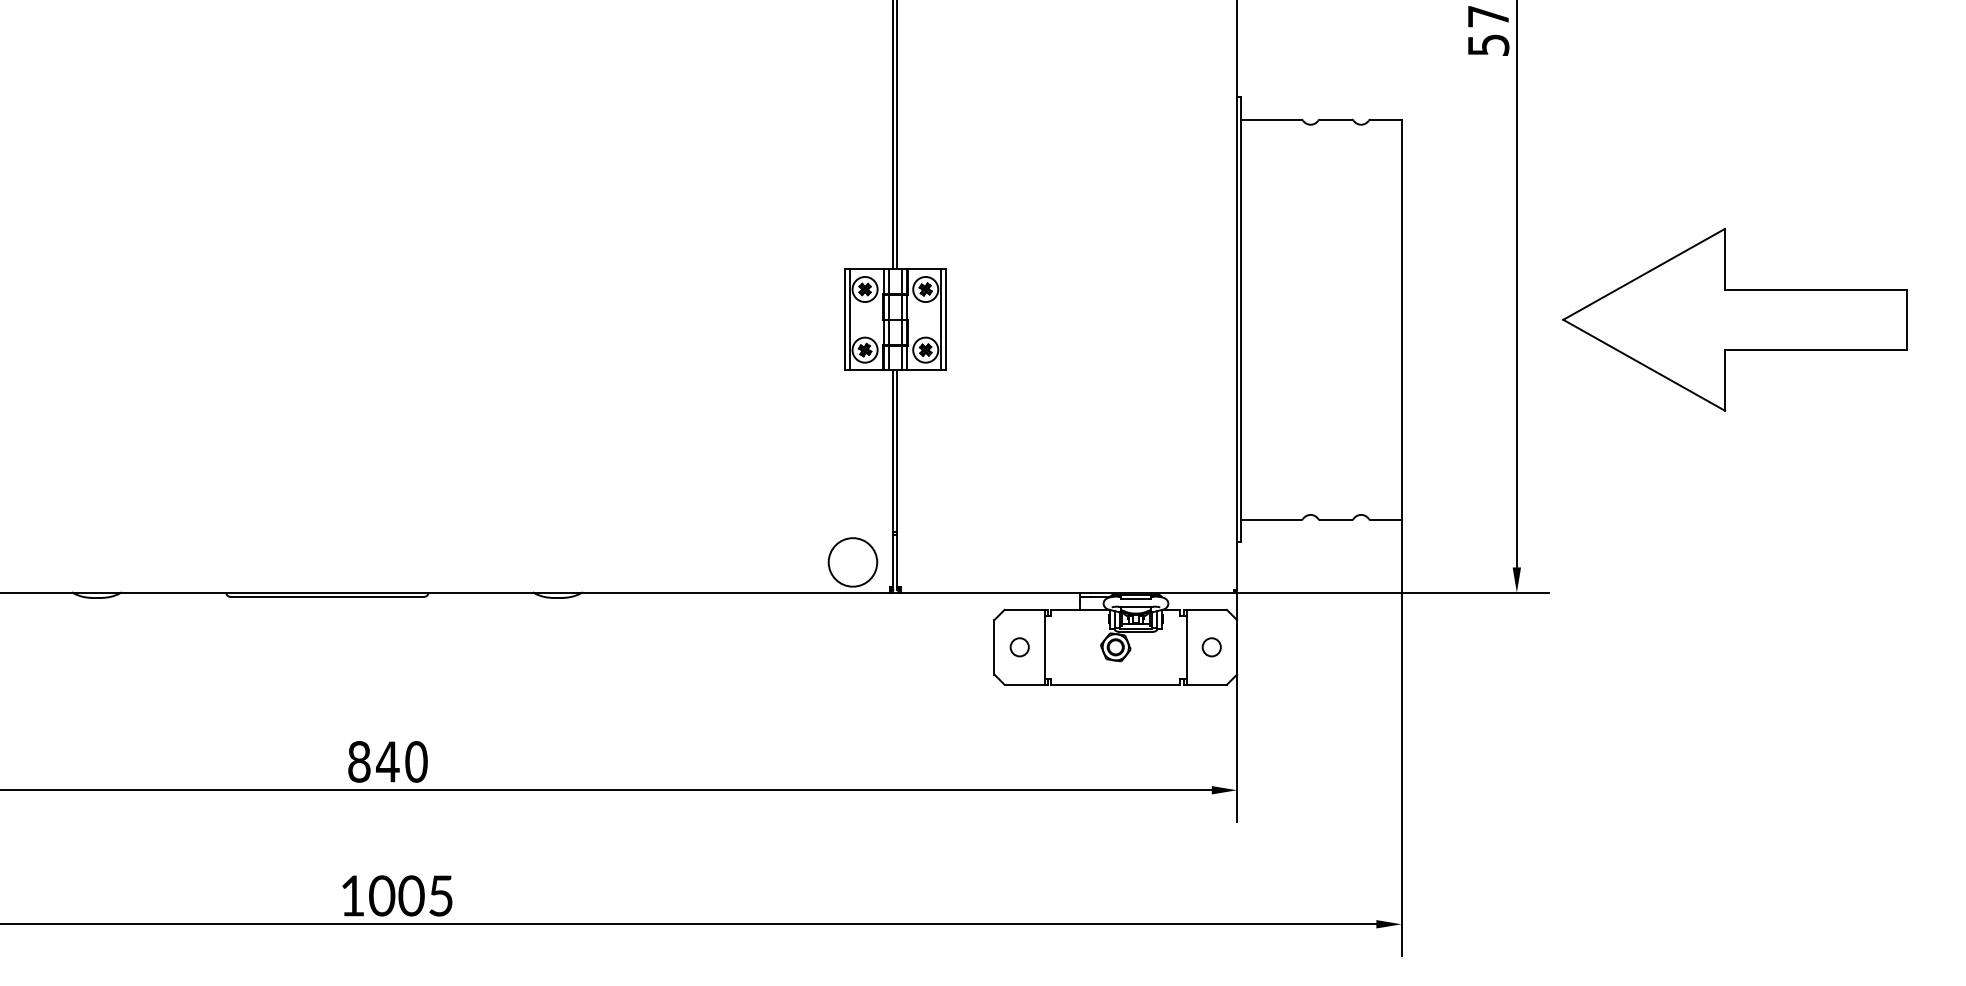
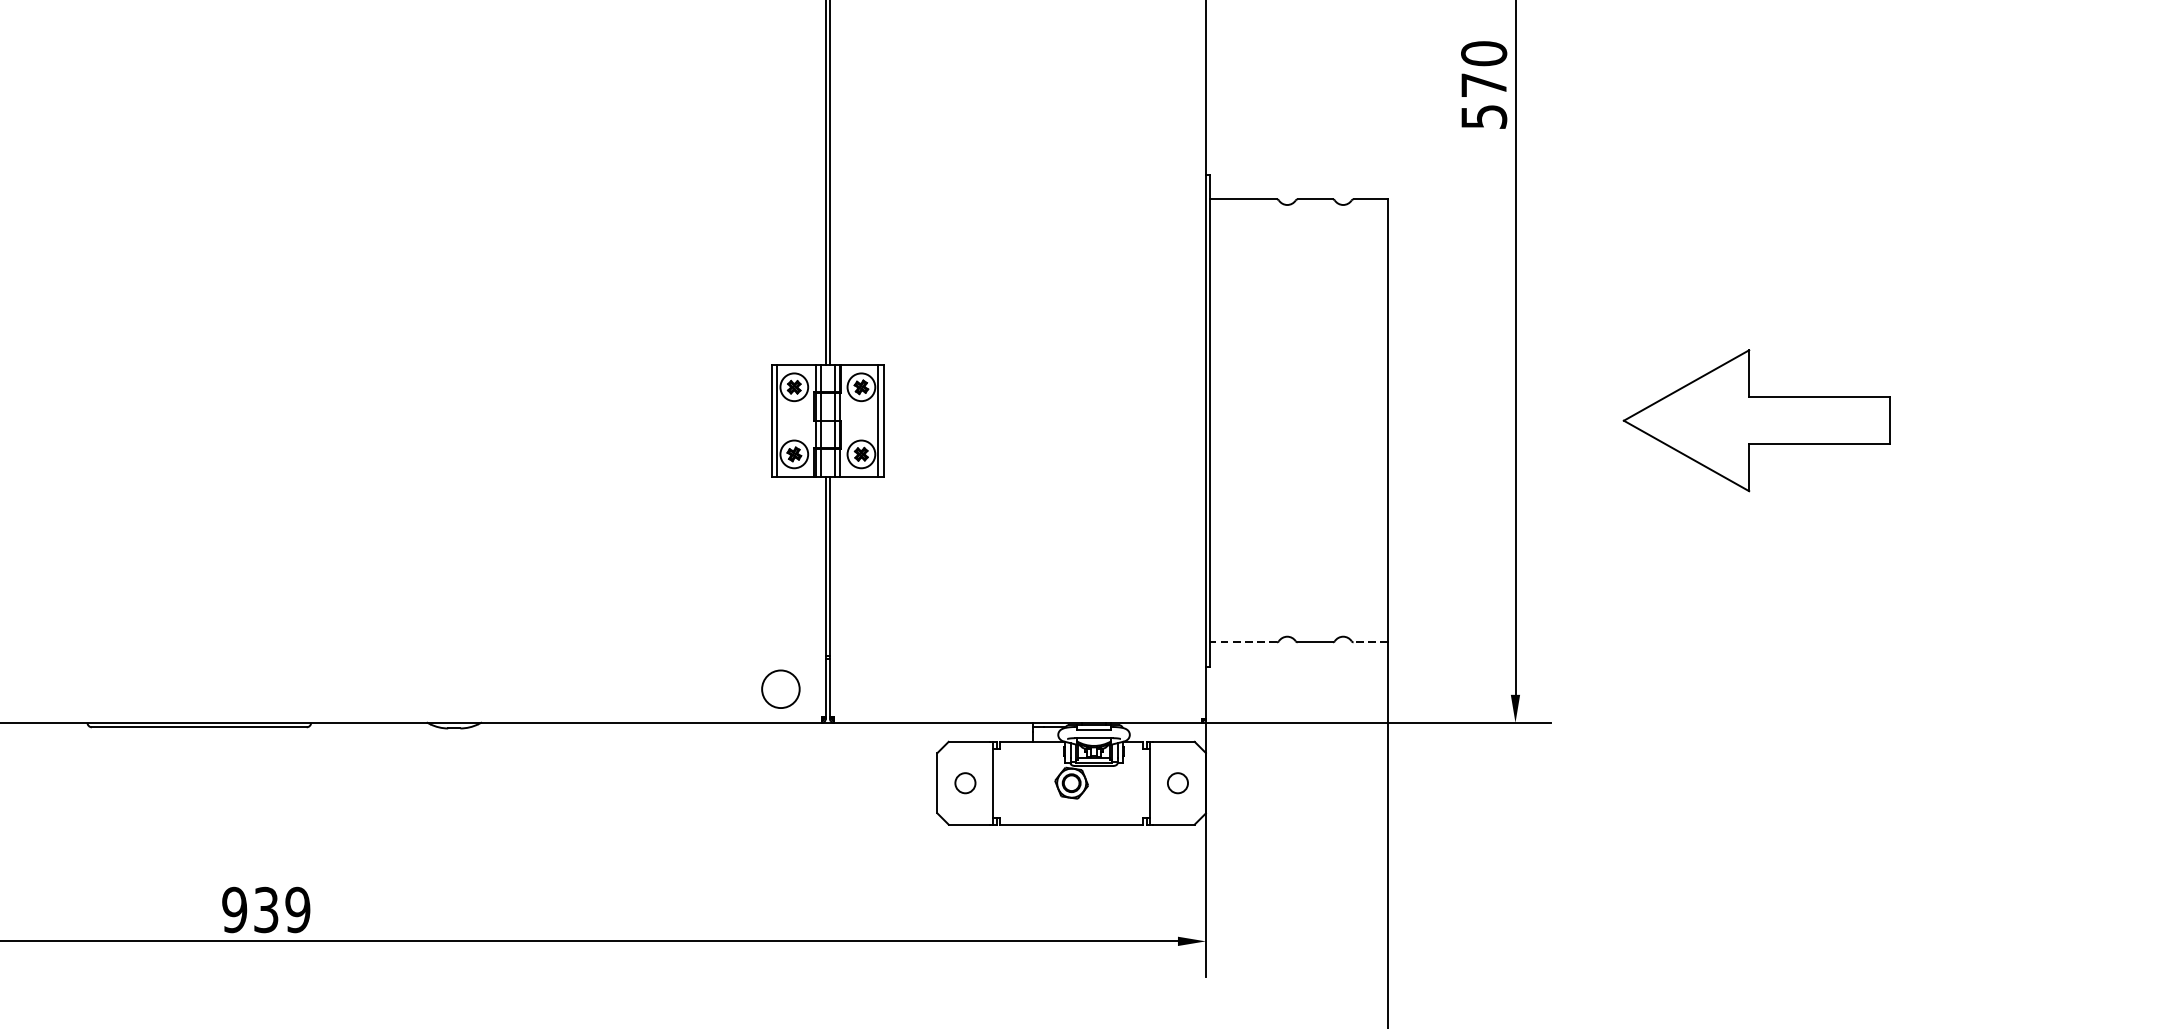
part: (1734, 319) -> (1756, 420), size x0.7
line: (1270, 519) -> (1242, 641), solid -> dashed
line: (1386, 519) -> (1371, 641), solid -> dashed
circle: (852, 562) -> (780, 689), size x0.7
text: (387, 761) -> (265, 909), 840 -> 939

